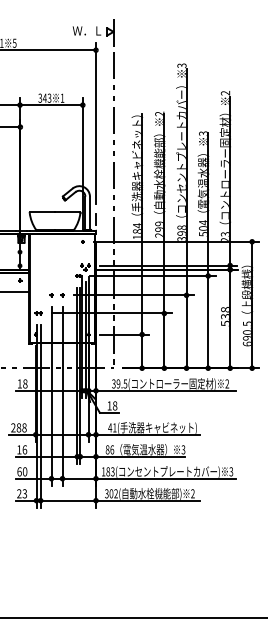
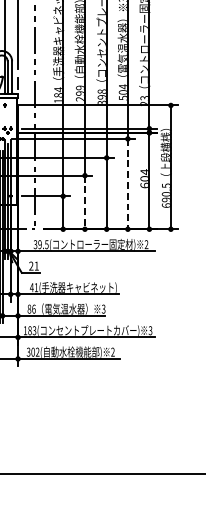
text: (224, 316) -> (143, 178), 538 -> 604
line: (208, 322) -> (128, 184), solid -> dashed
line: (164, 341) -> (85, 203), solid -> dashed
text: (112, 405) -> (34, 265), 18 -> 21

